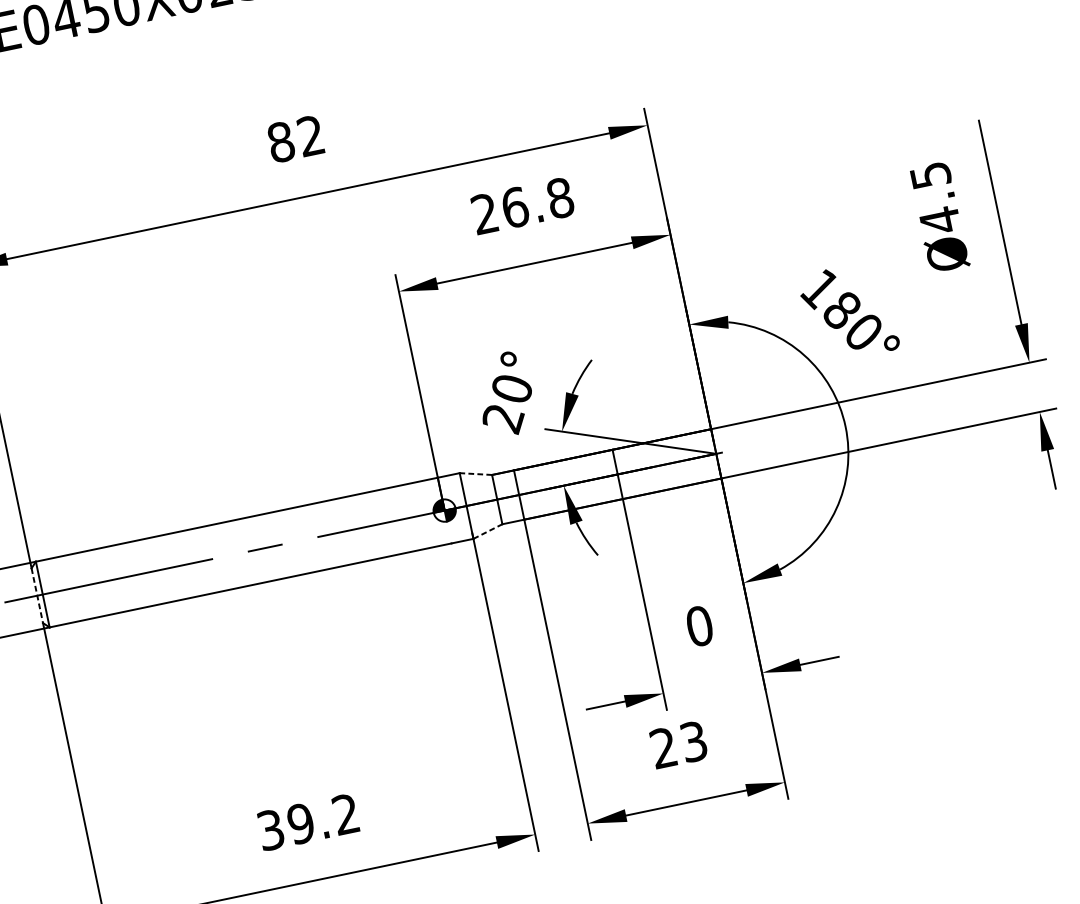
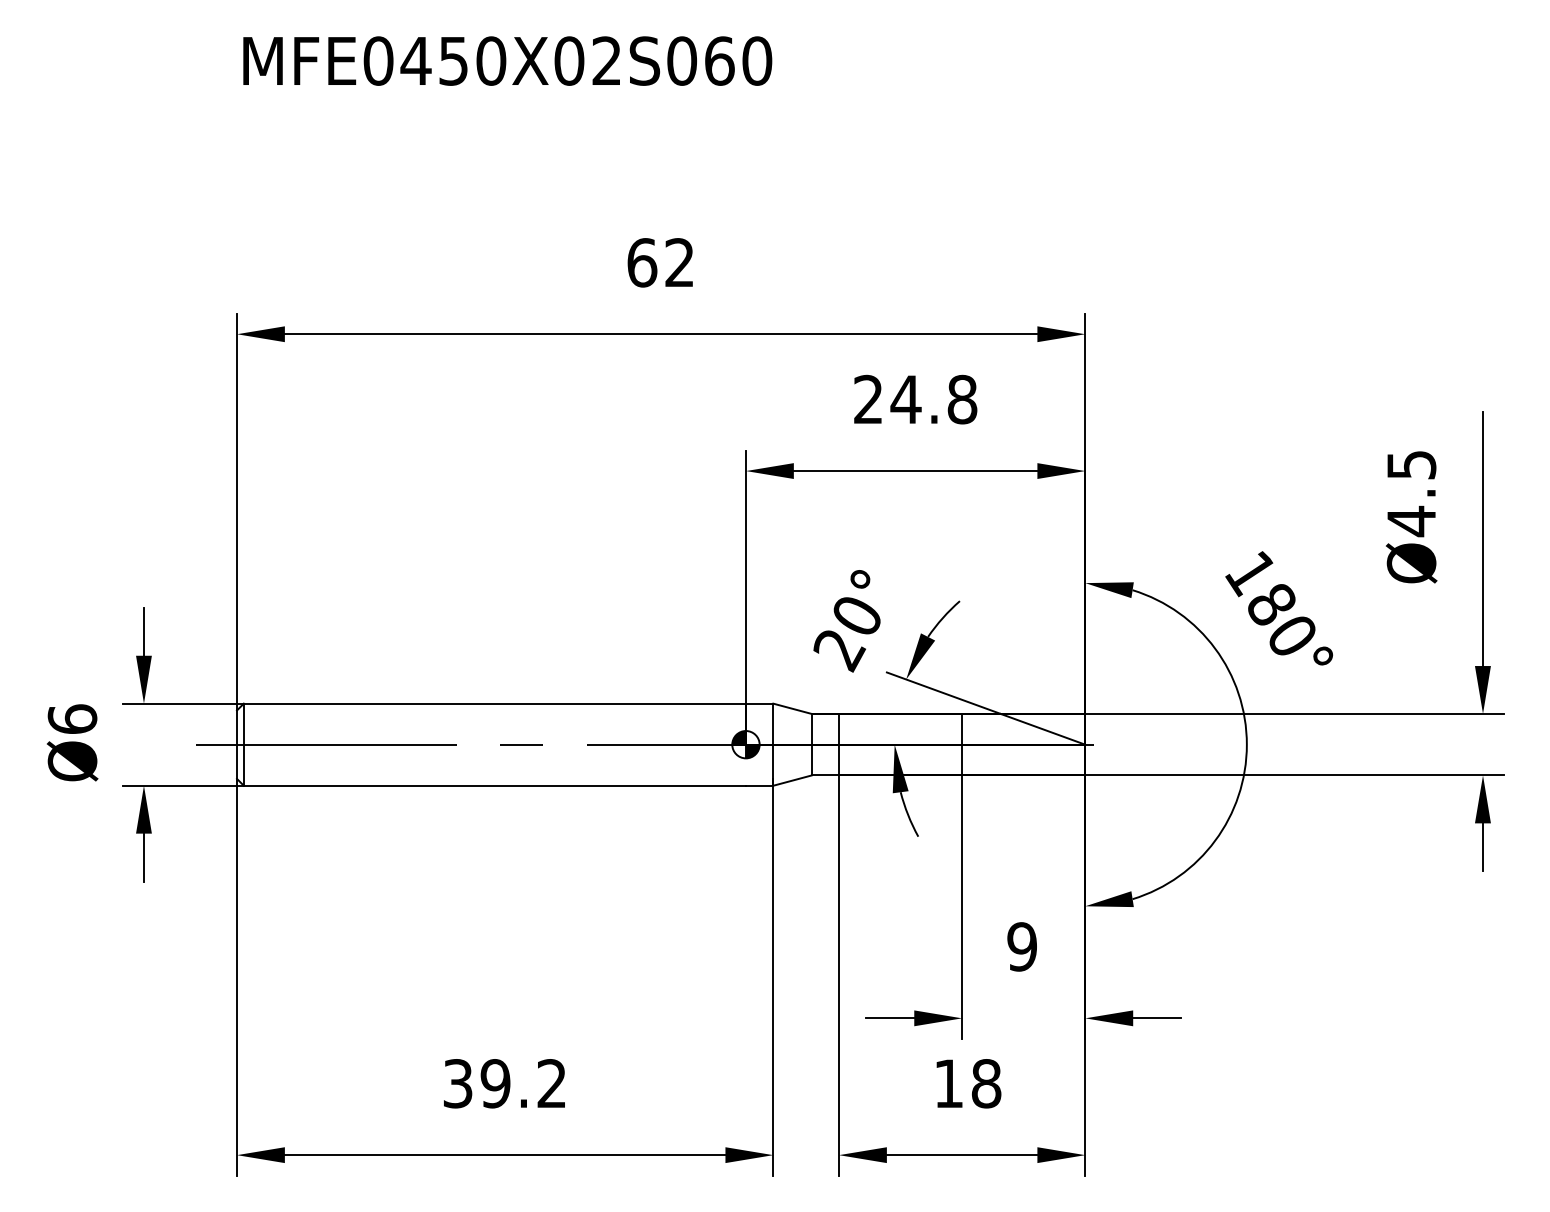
text: (281, 141) -> (642, 262), 82 -> 62
text: (514, 207) -> (905, 399), 26.8 -> 24.8
line: (475, 473) -> (792, 708), dashed -> solid
line: (487, 531) -> (792, 780), dashed -> solid
line: (37, 596) -> (237, 745), dashed -> solid
text: (699, 625) -> (1022, 946), 0 -> 9
text: (678, 744) -> (967, 1083), 23 -> 18

